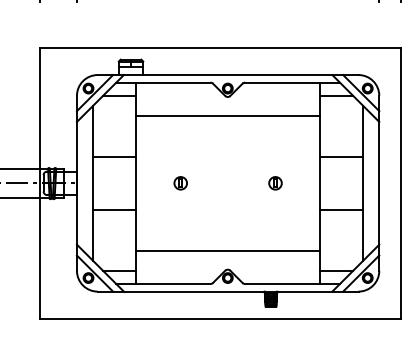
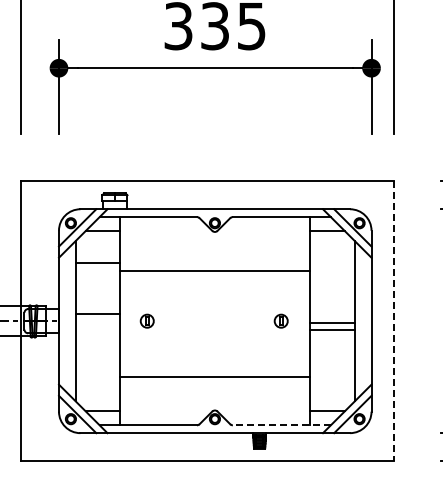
line: (228, 115) -> (215, 270), moved
line: (114, 156) -> (97, 262), moved
line: (341, 156) -> (332, 322), moved
part: (179, 182) -> (146, 320), moved
part: (274, 182) -> (280, 320), moved
line: (400, 183) -> (393, 321), solid -> dashed
line: (114, 209) -> (97, 313), moved
line: (341, 209) -> (332, 329), moved
line: (228, 250) -> (215, 376), moved
line: (292, 284) -> (281, 425), solid -> dashed

